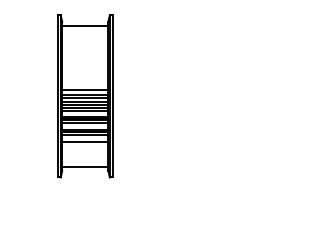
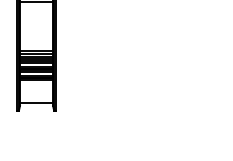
line: (85, 90) -> (36, 48), removed
line: (85, 141) -> (36, 84), removed

